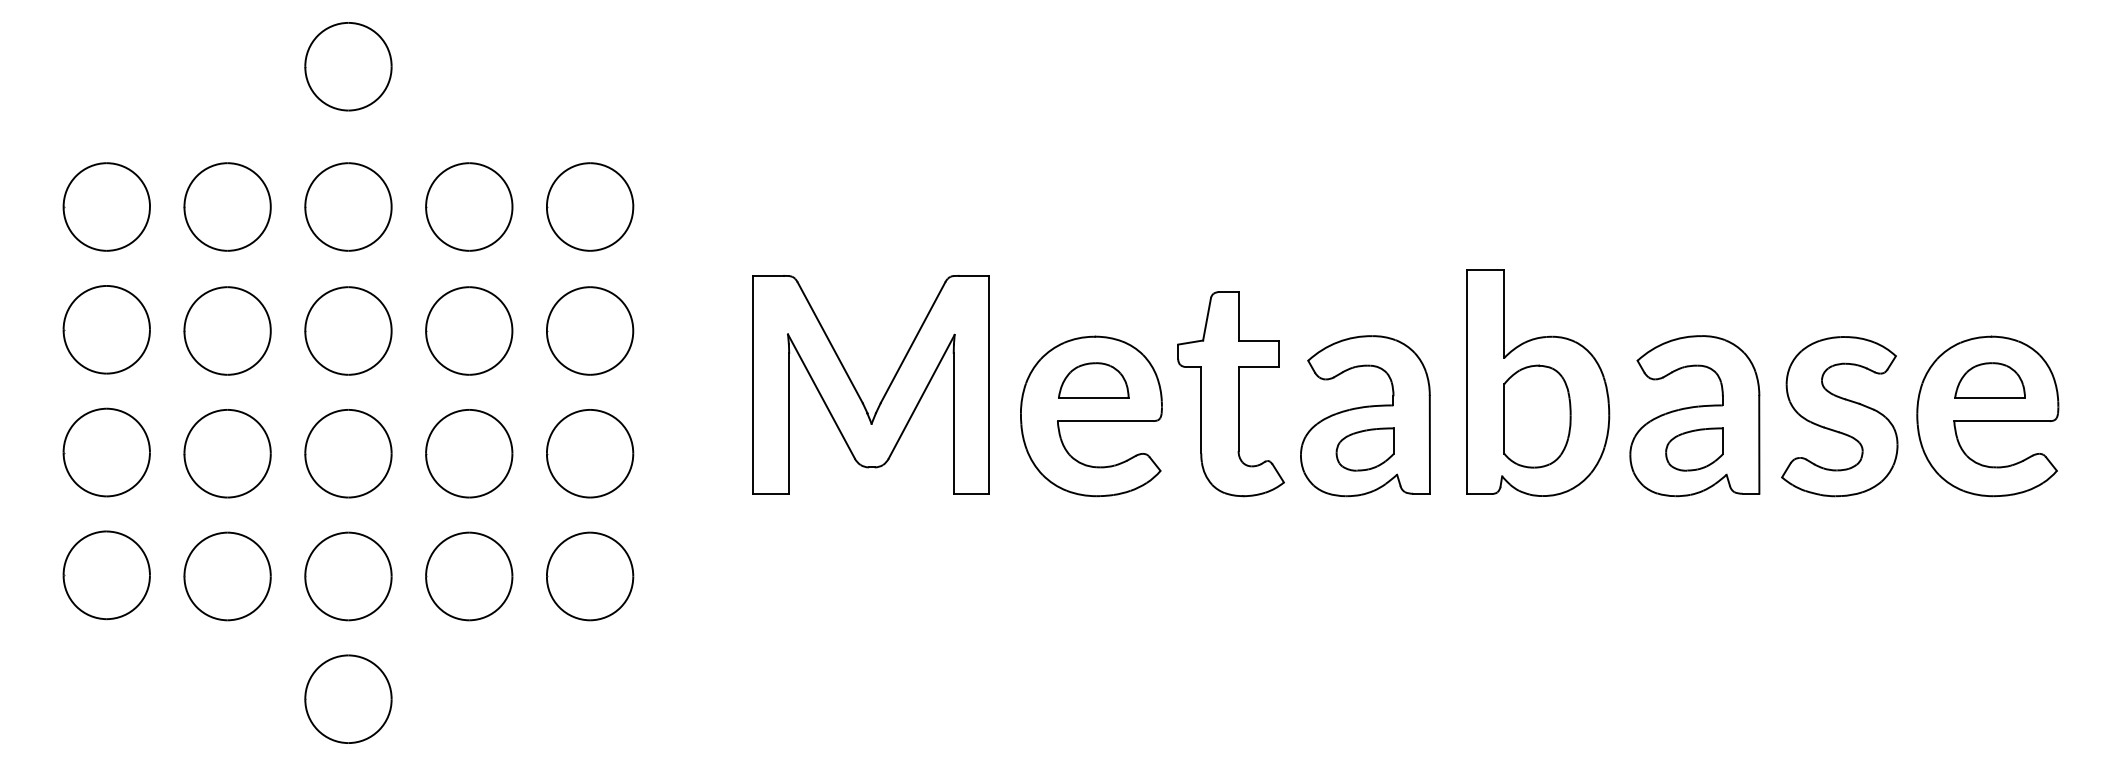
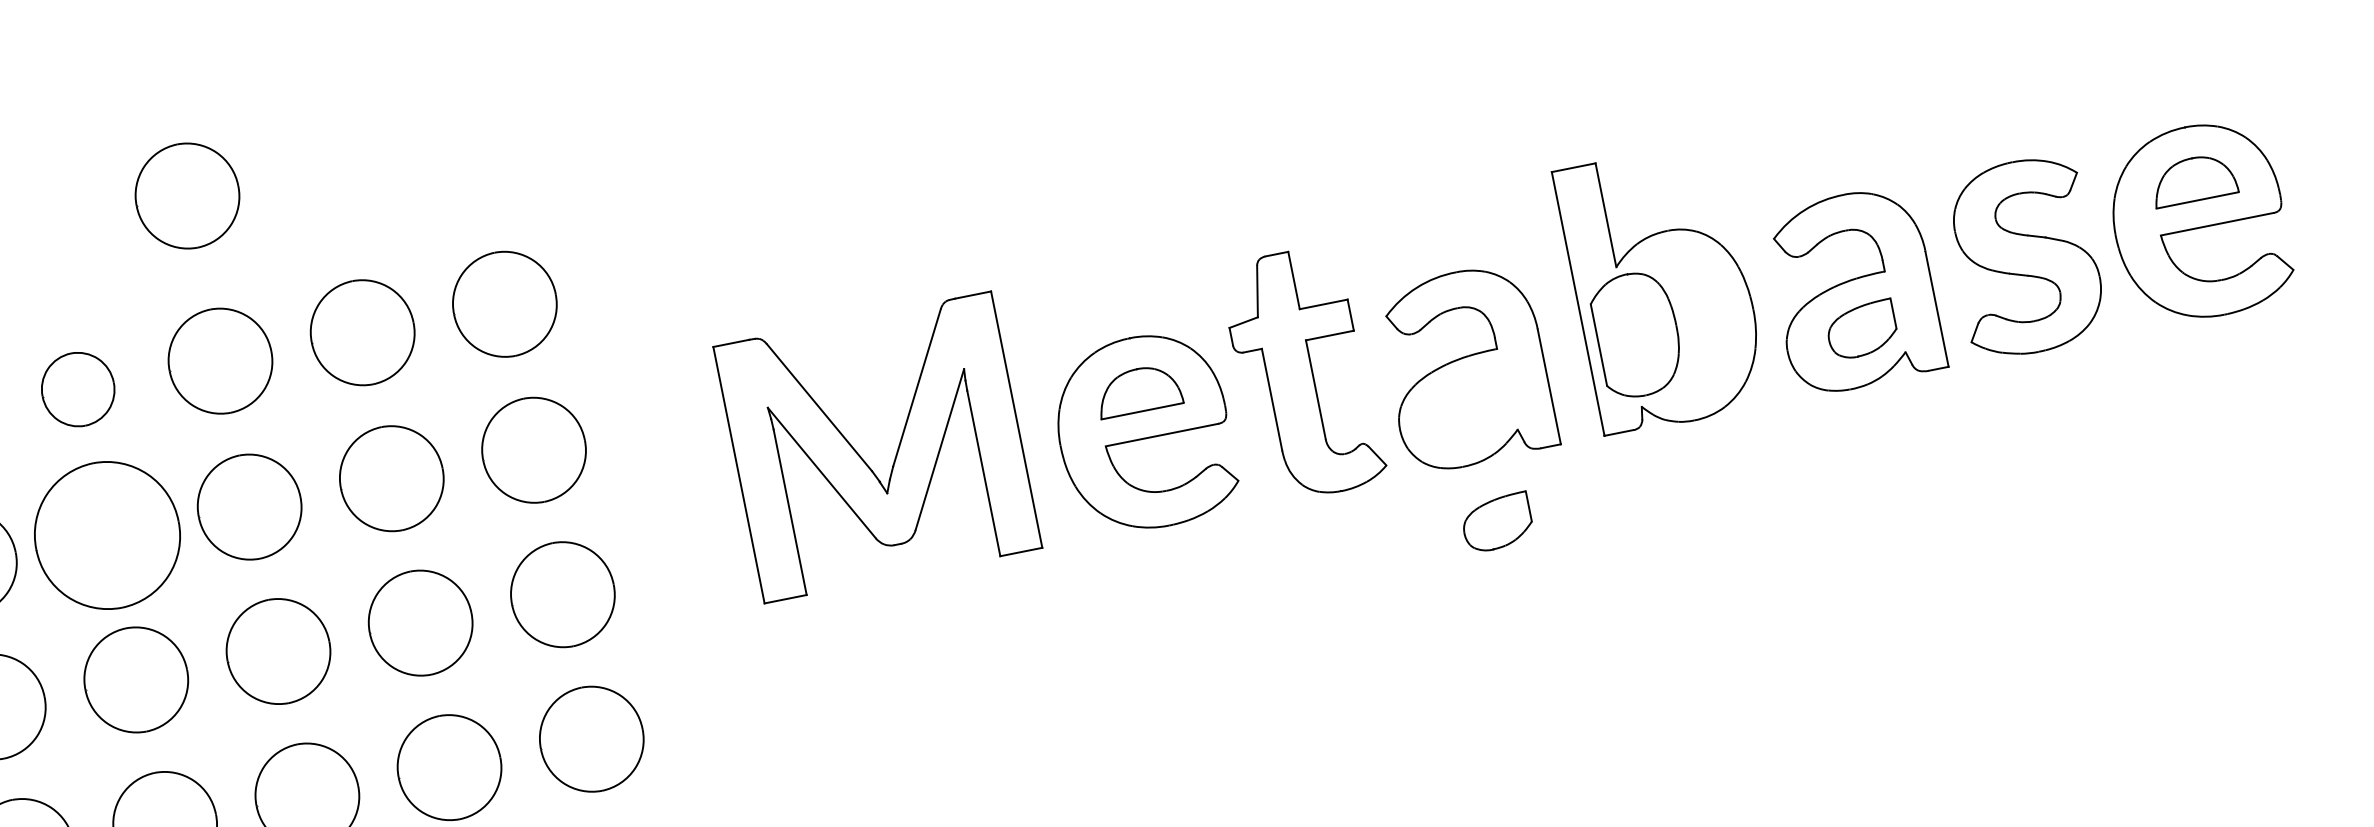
part: (227, 206) -> (77, 389), size x0.7
part: (227, 330) -> (107, 534), size x1.4
part: (1537, 416) -> (1637, 334), moved
part: (1364, 449) -> (1496, 522), moved

